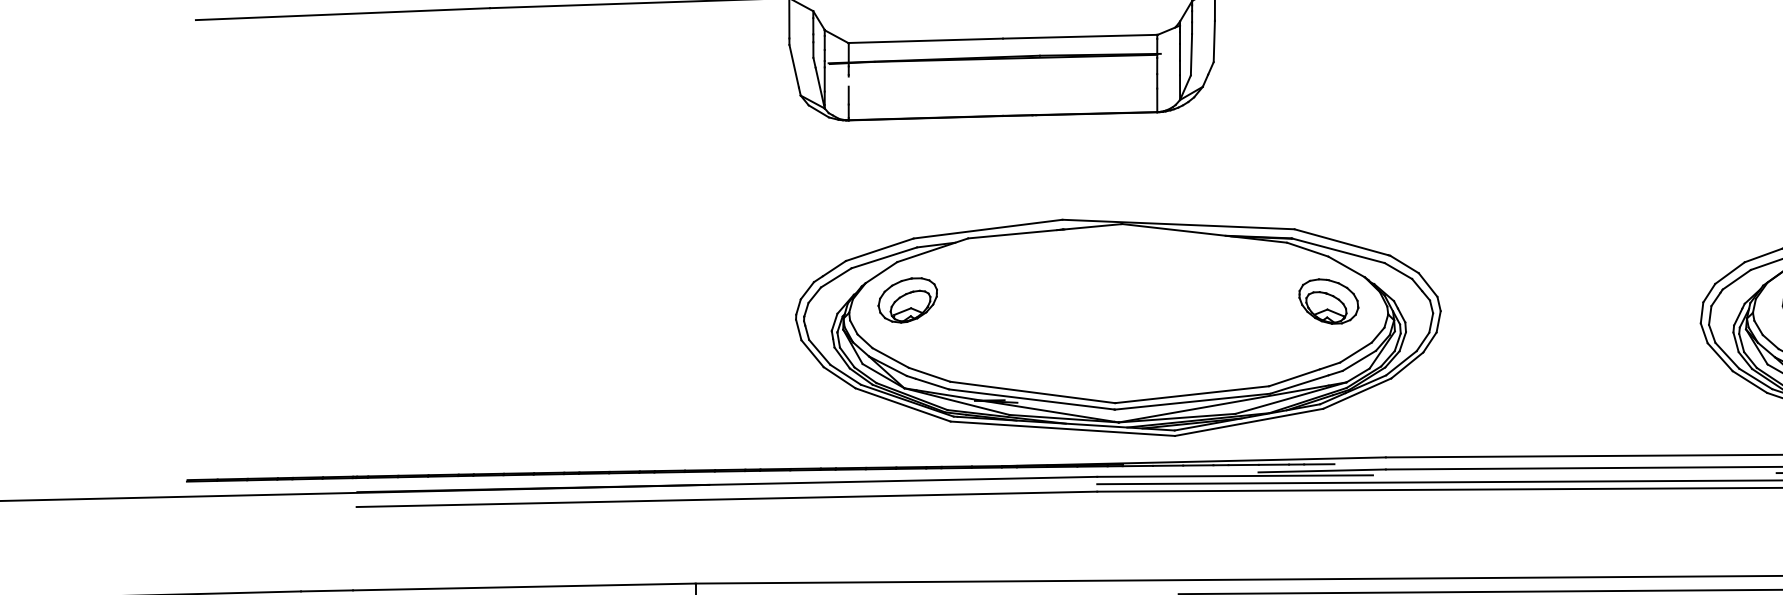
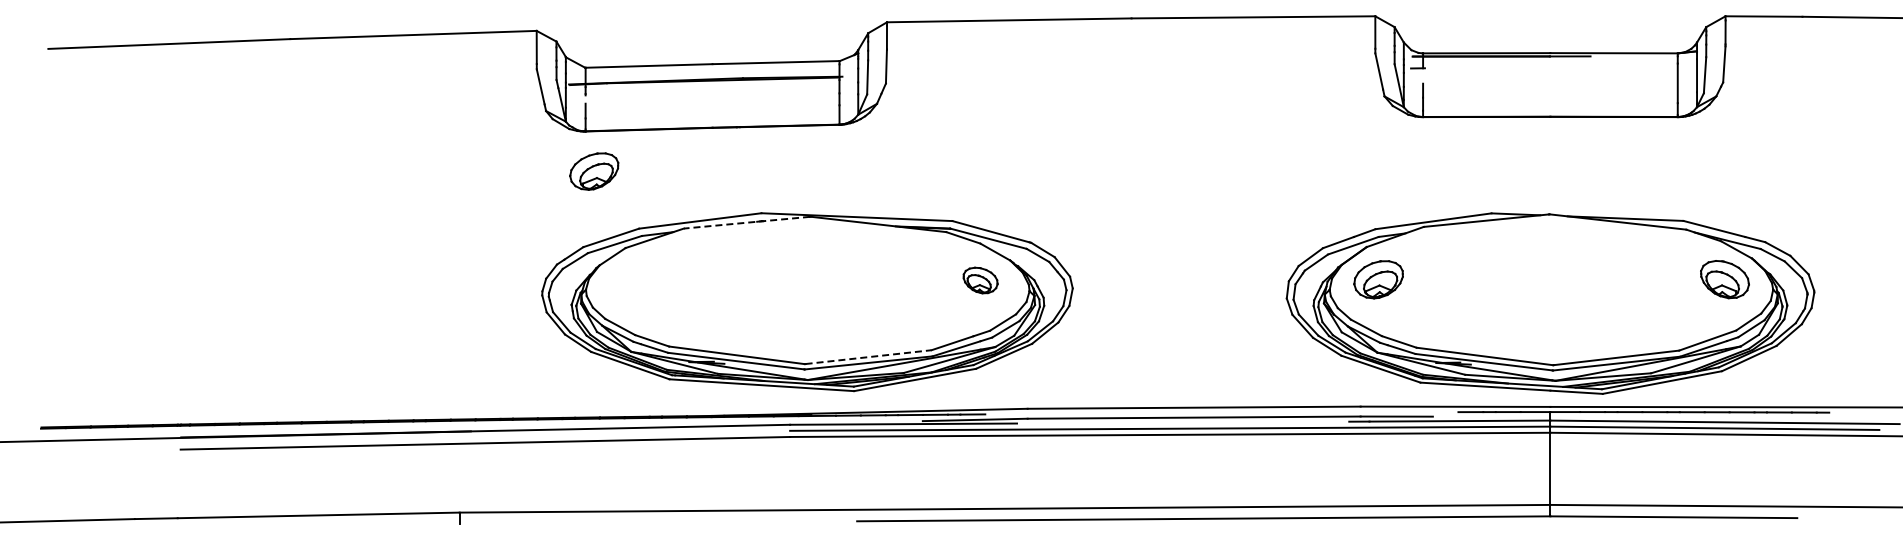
line: (1044, 231) -> (746, 222), solid -> dashed
part: (908, 300) -> (594, 171), moved
part: (1328, 301) -> (980, 280), size x0.7
line: (1193, 395) -> (869, 357), solid -> dashed

